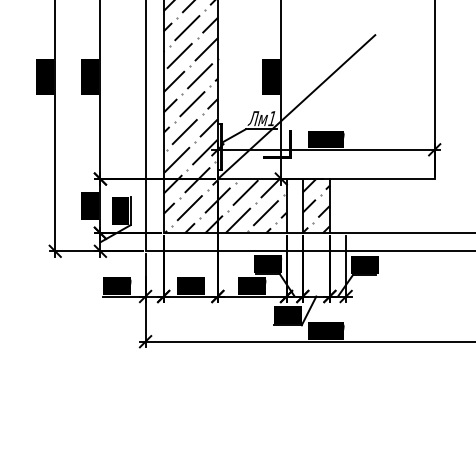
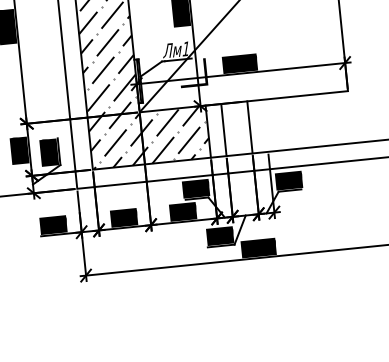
hatch: (315, 206) -> (236, 129), removed

